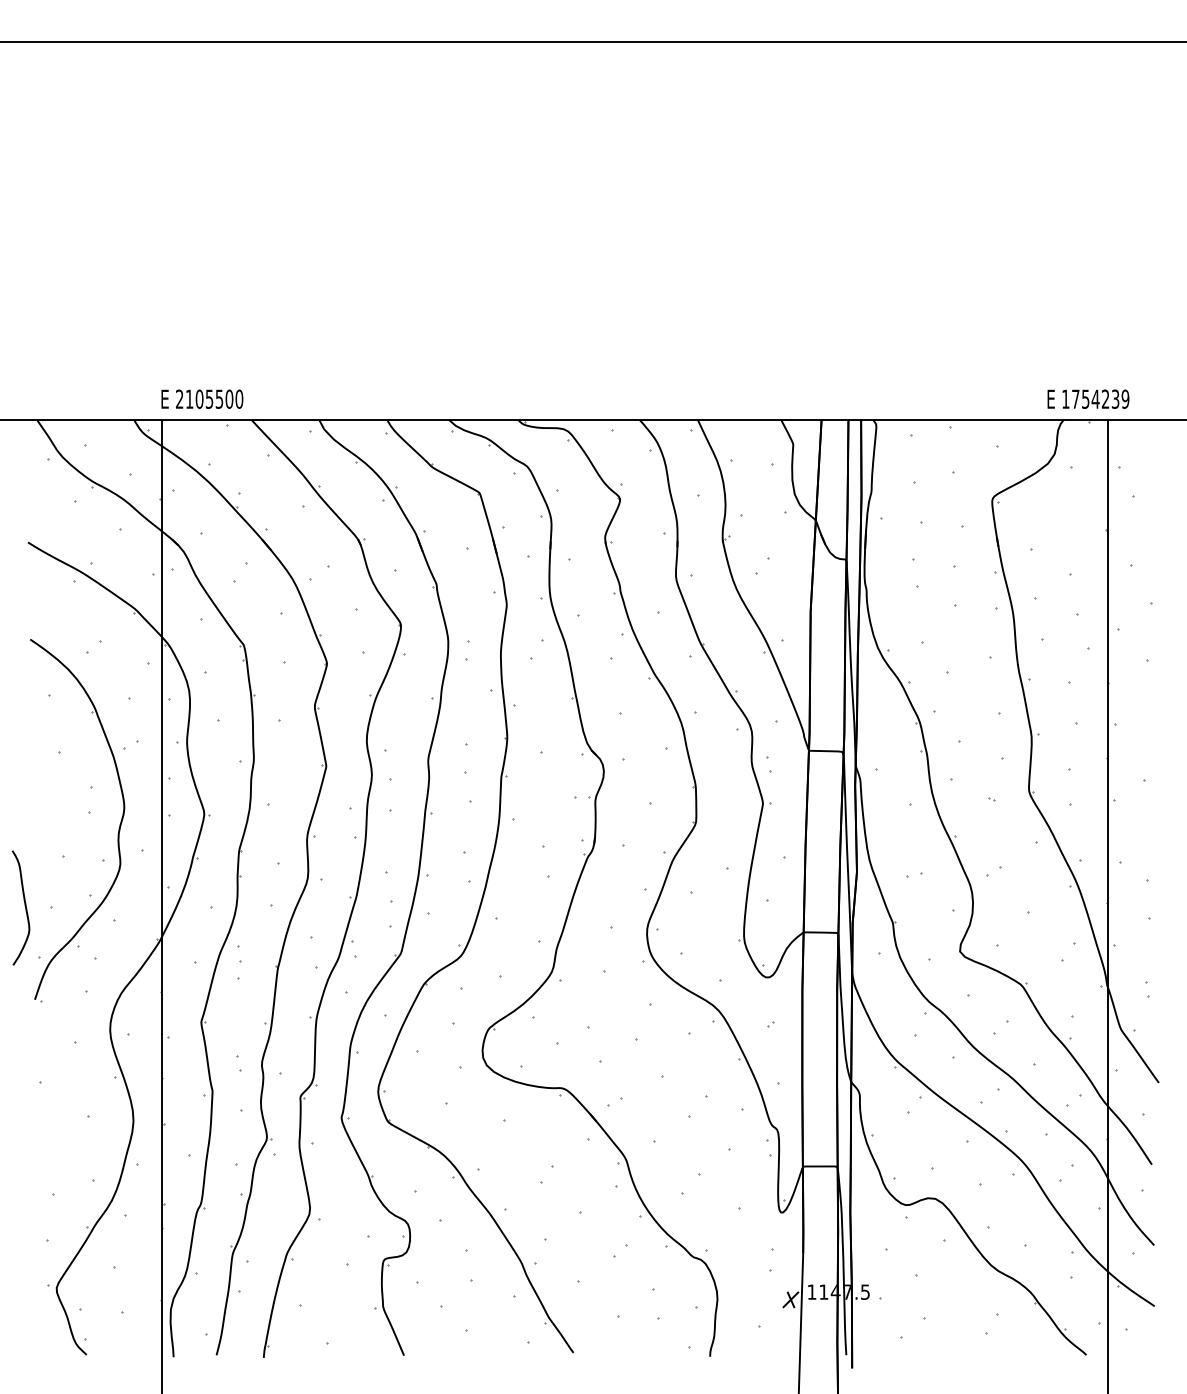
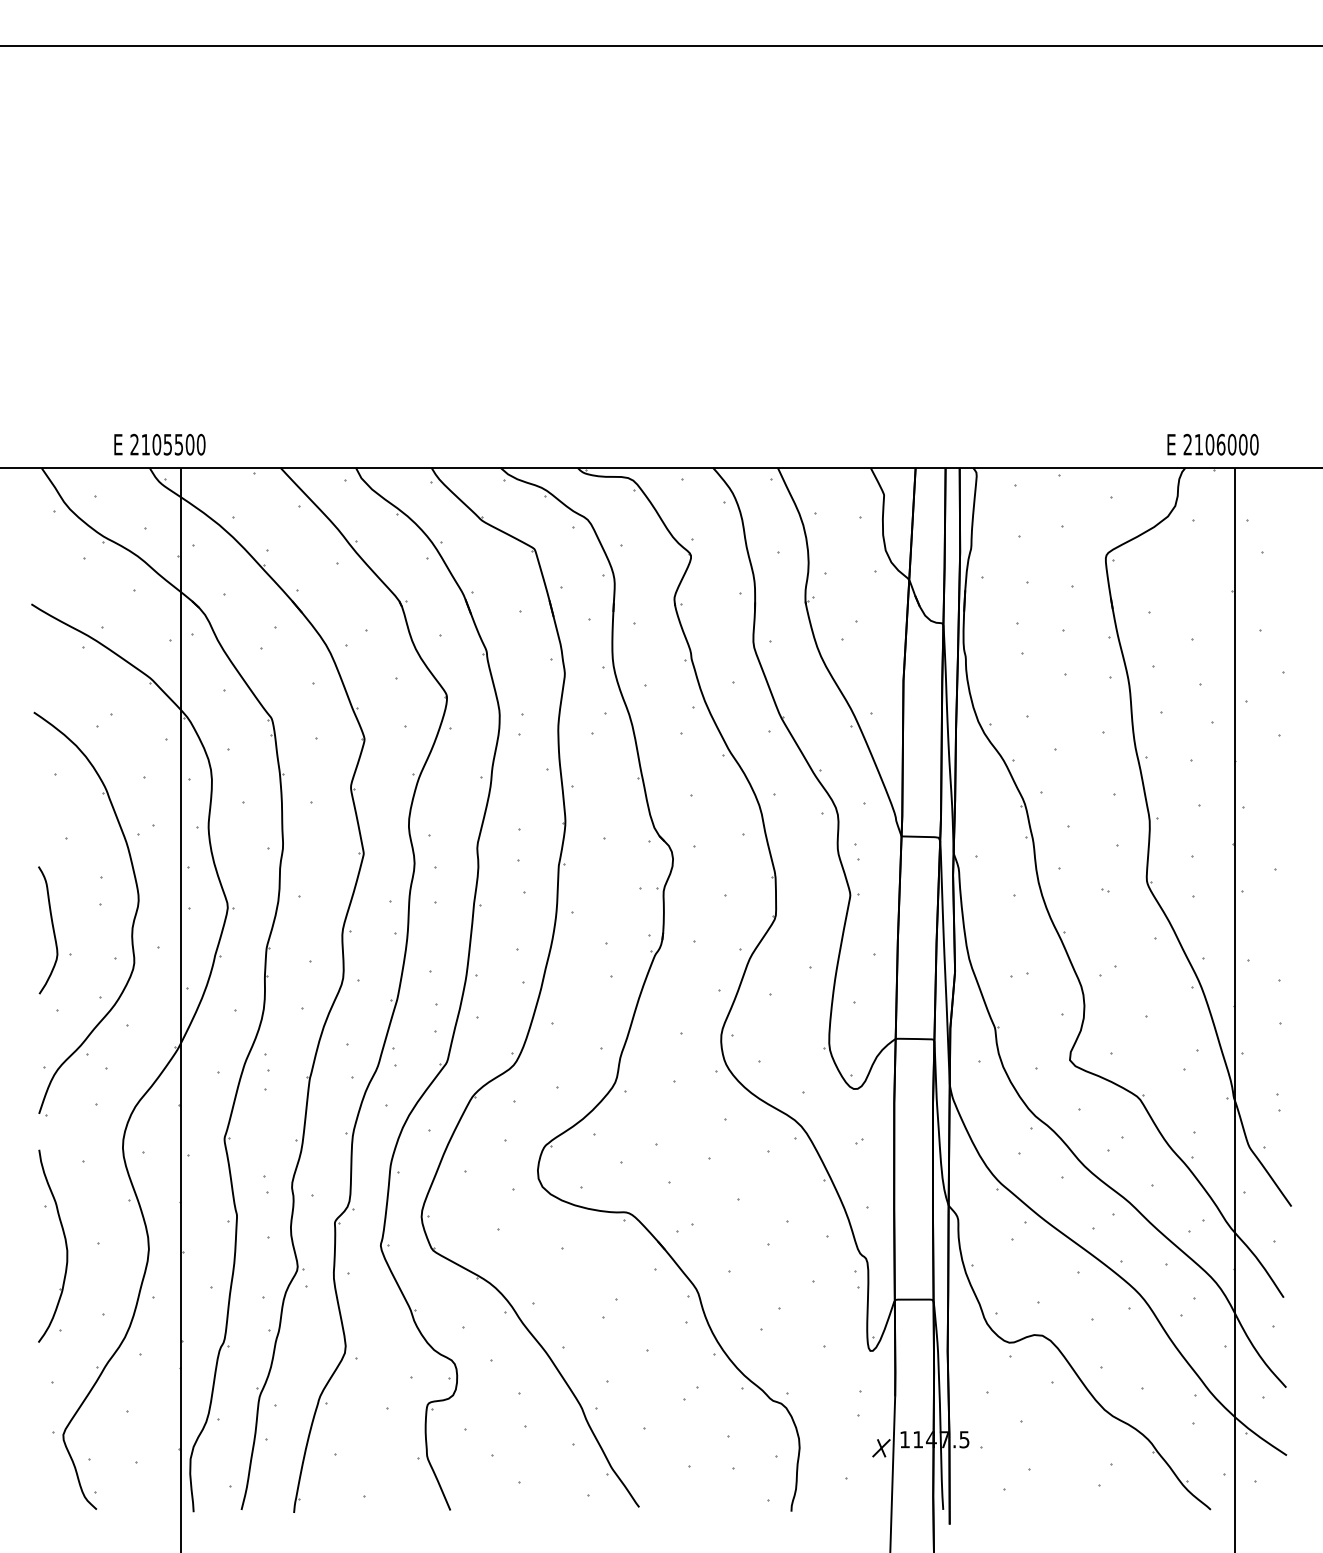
text: (202, 398) -> (160, 443), moved
text: (1095, 398) -> (1220, 443), 1754239 -> 2106000
curve: (24, 906) -> (51, 928), moved
part: (58, 1118) -> (65, 1246), added

